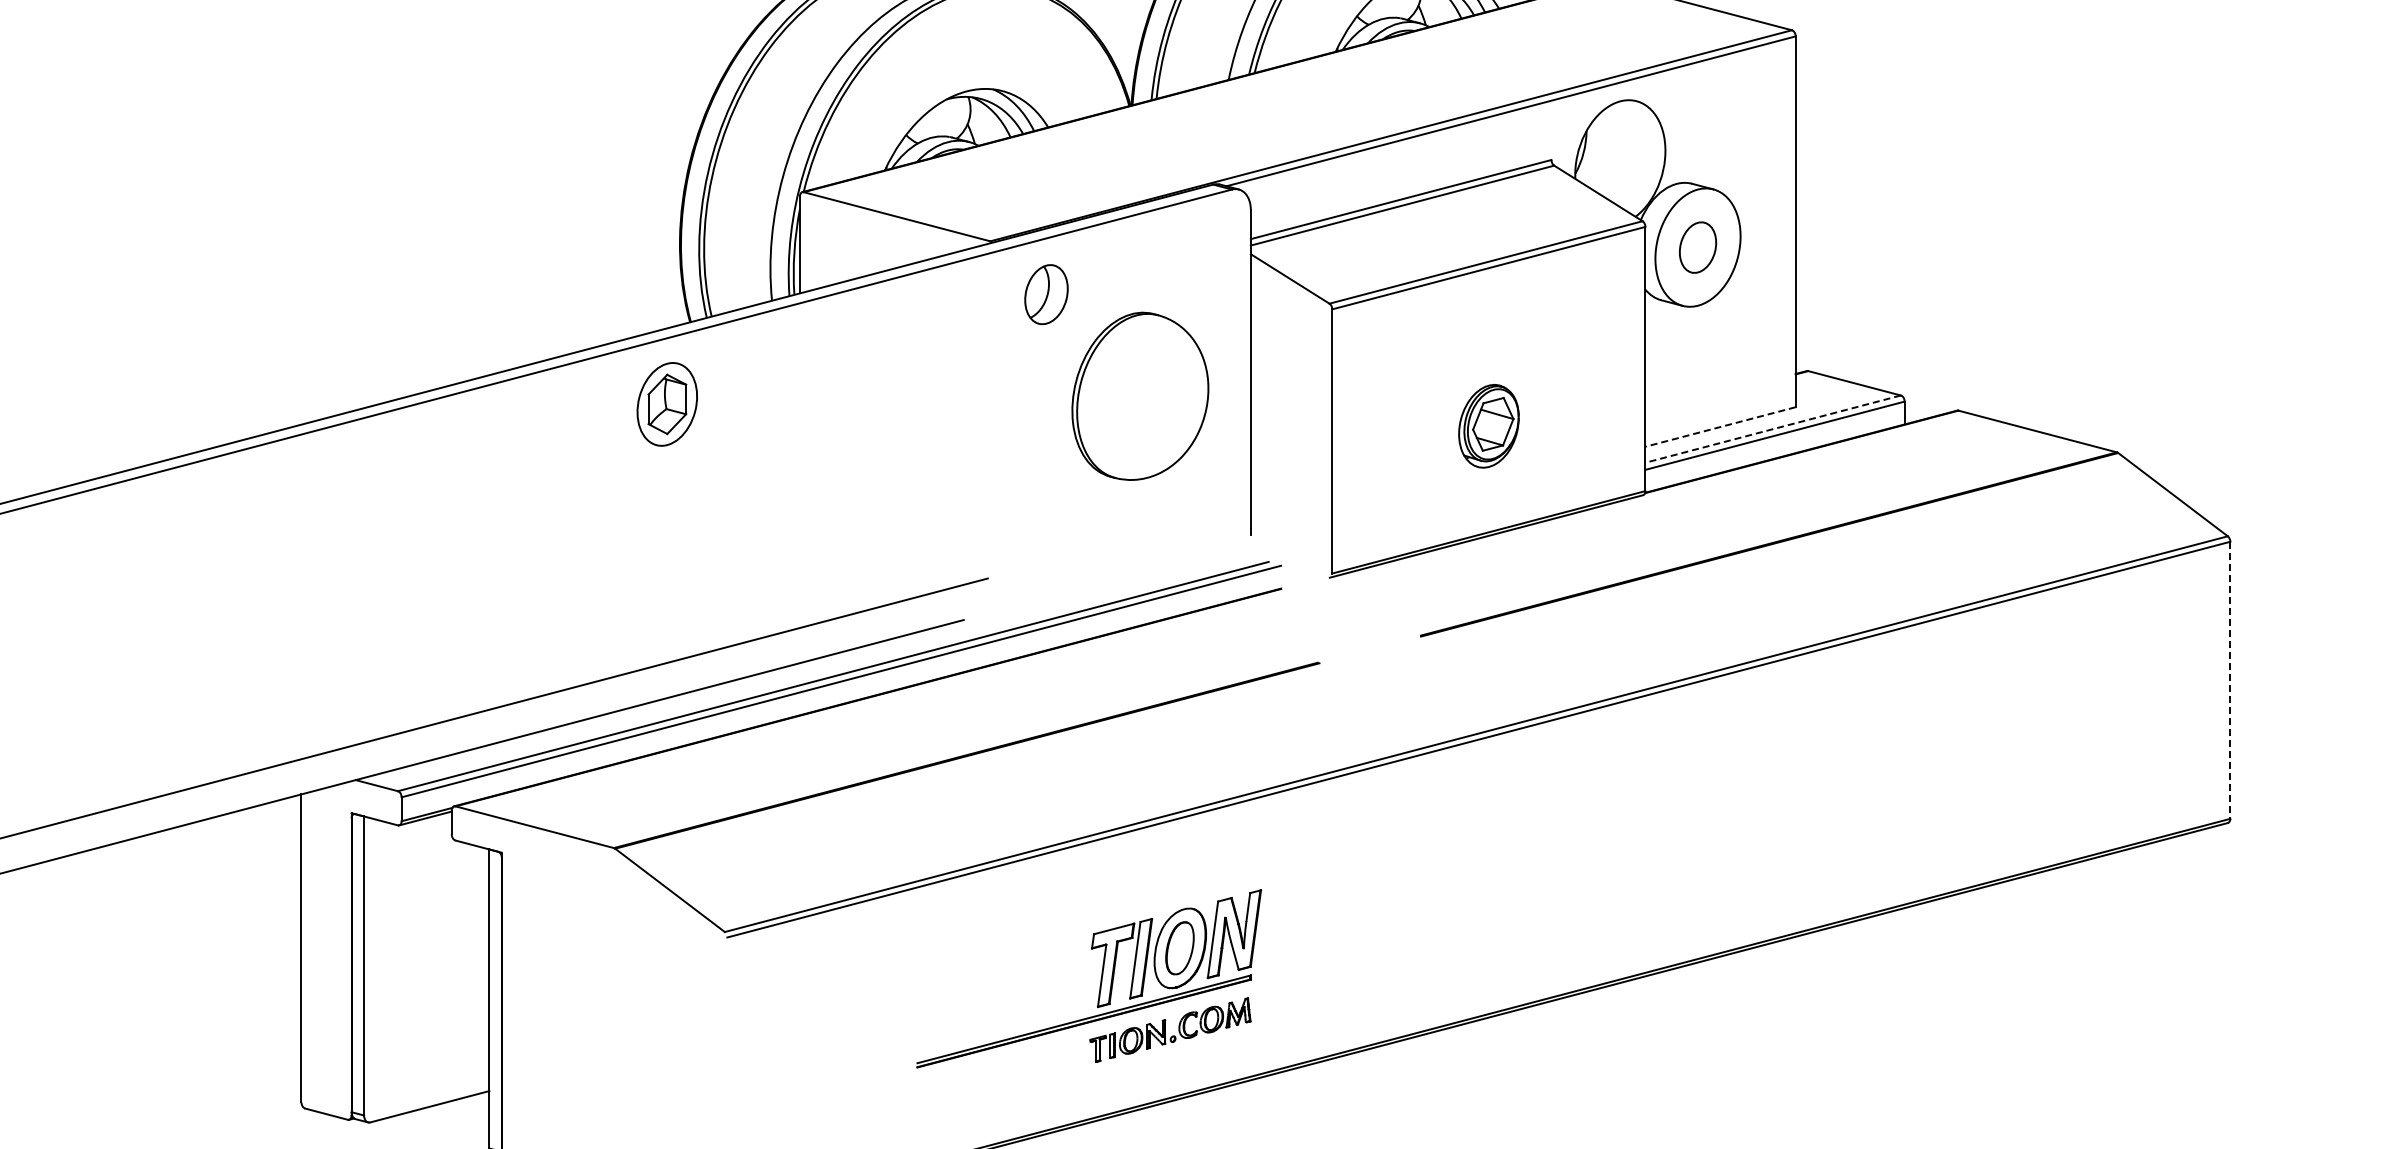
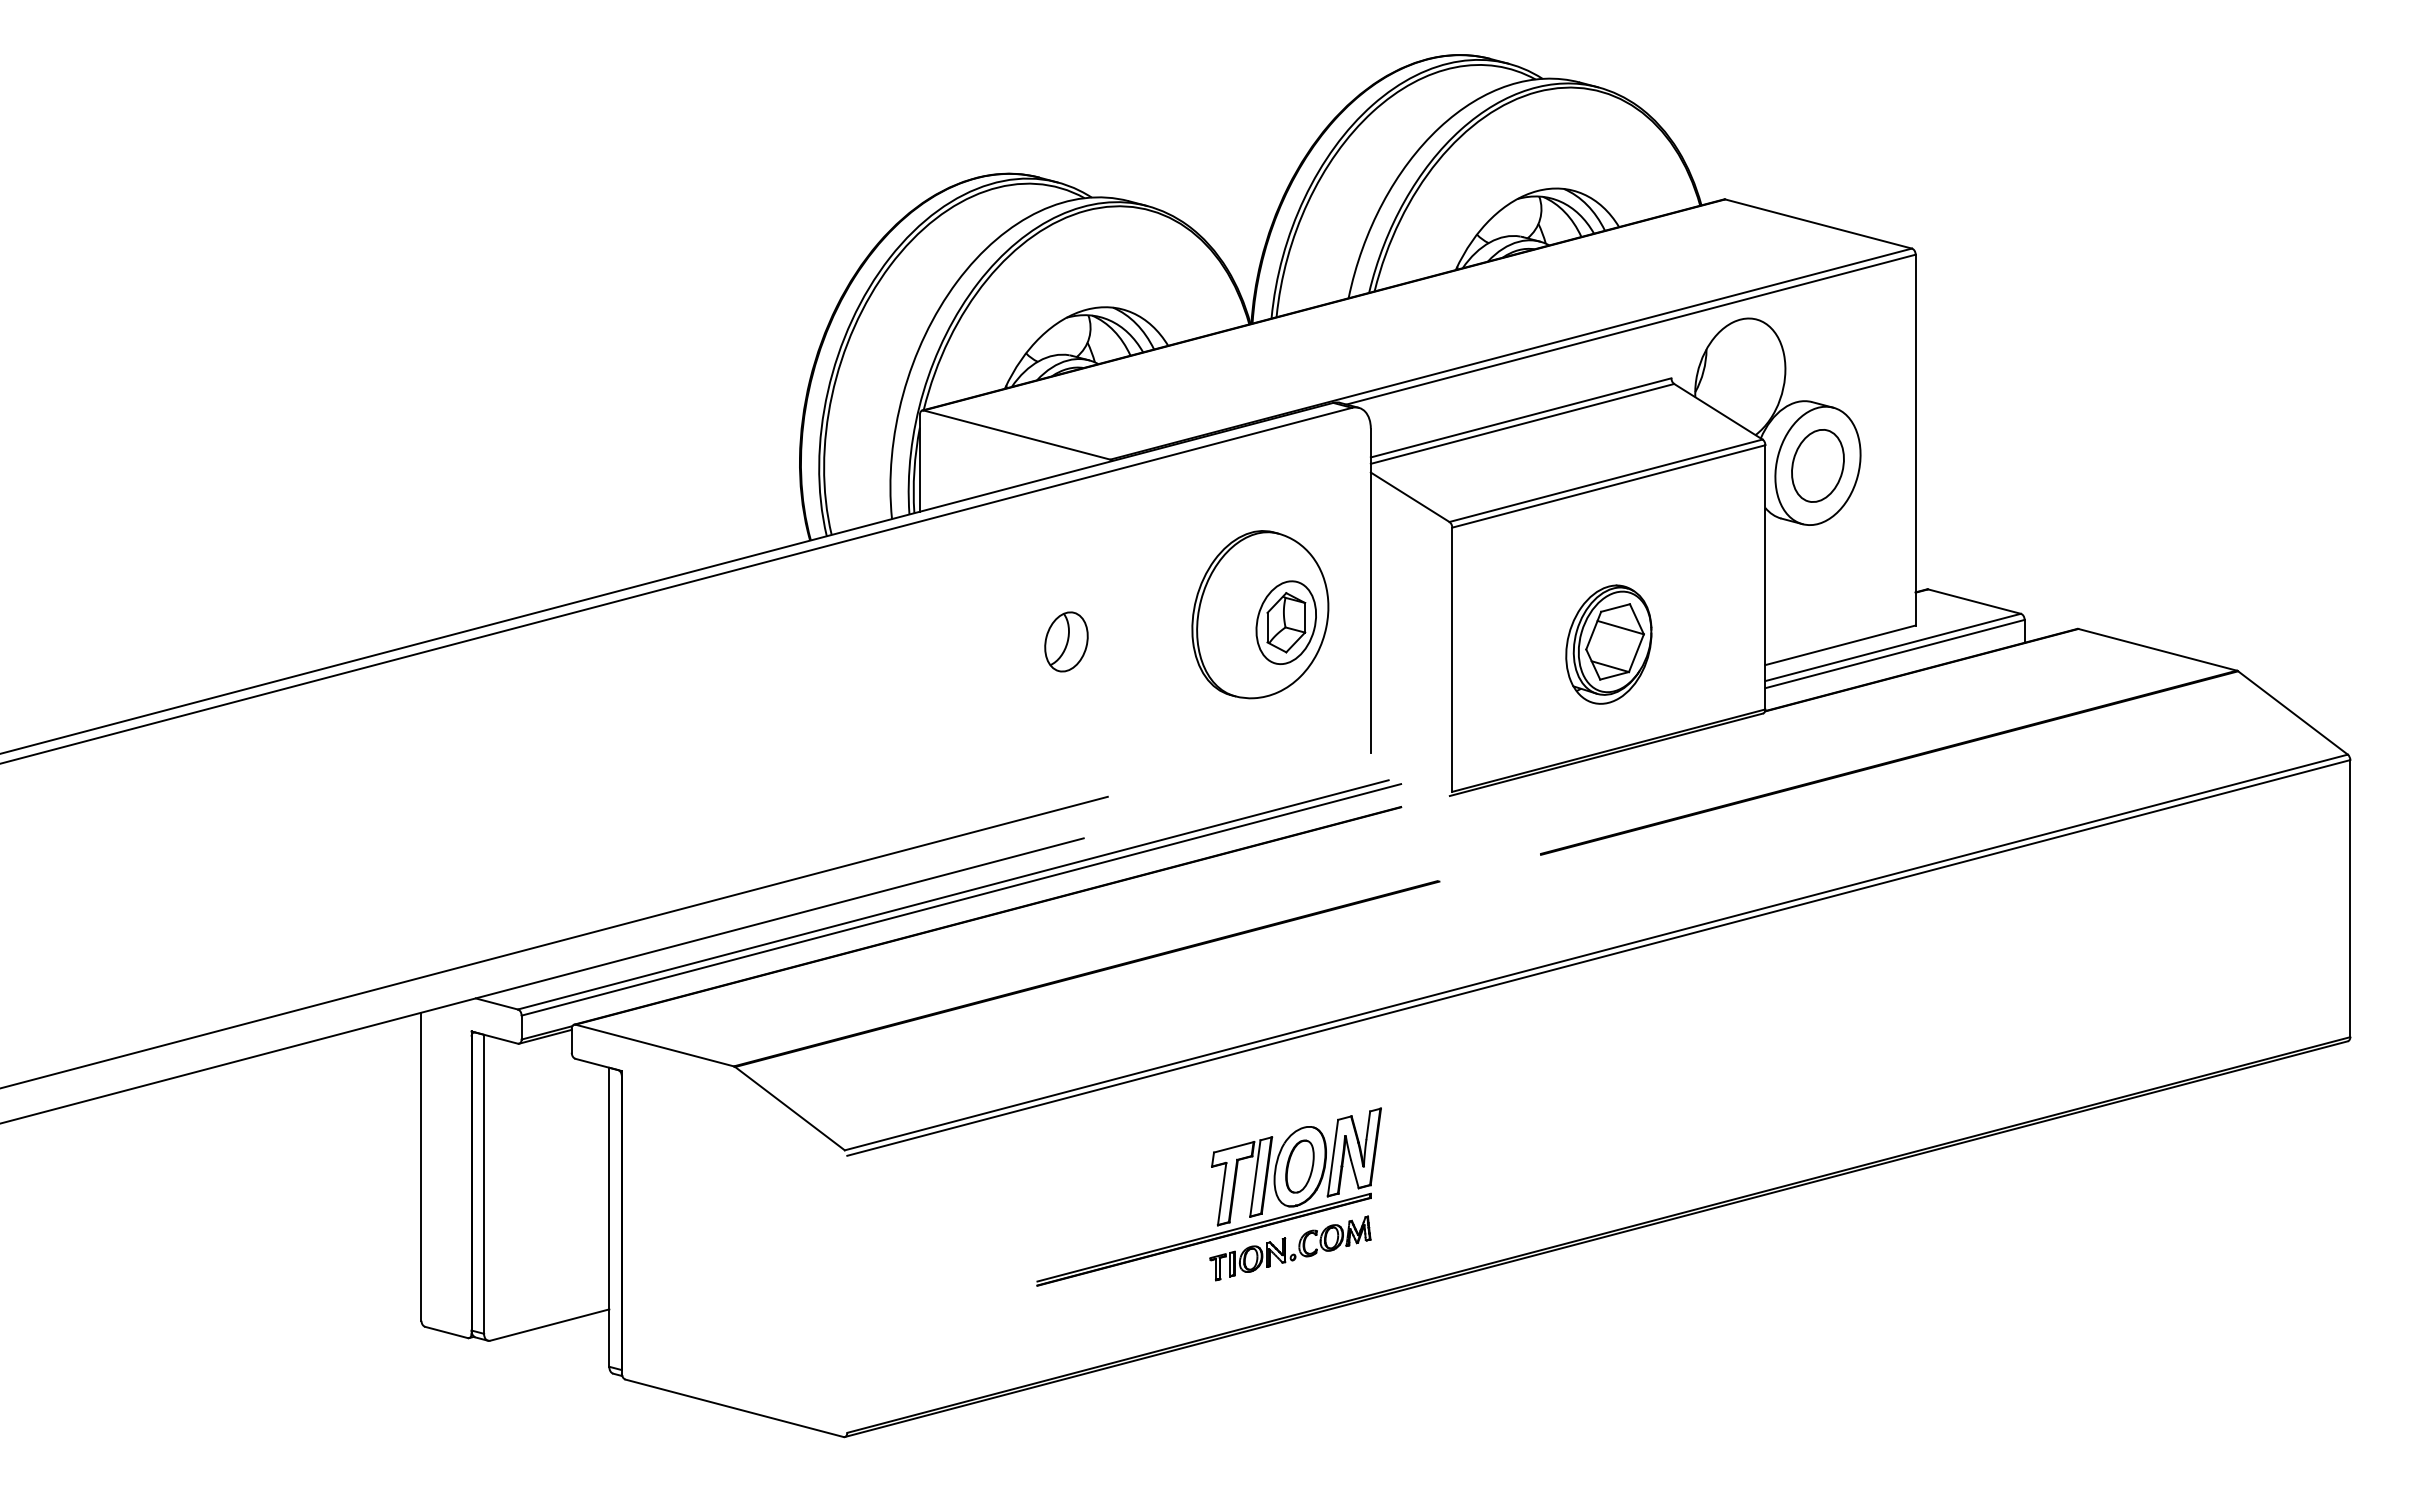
part: (1697, 247) -> (1817, 465), size x1.43
part: (1046, 294) -> (1066, 641), moved
part: (666, 404) -> (1285, 622), moved
part: (1488, 426) -> (1608, 644), size x1.43
line: (1720, 427) -> (1840, 645), dashed -> solid
line: (1772, 429) -> (1892, 647), dashed -> solid
line: (2230, 680) -> (2350, 898), dashed -> solid

